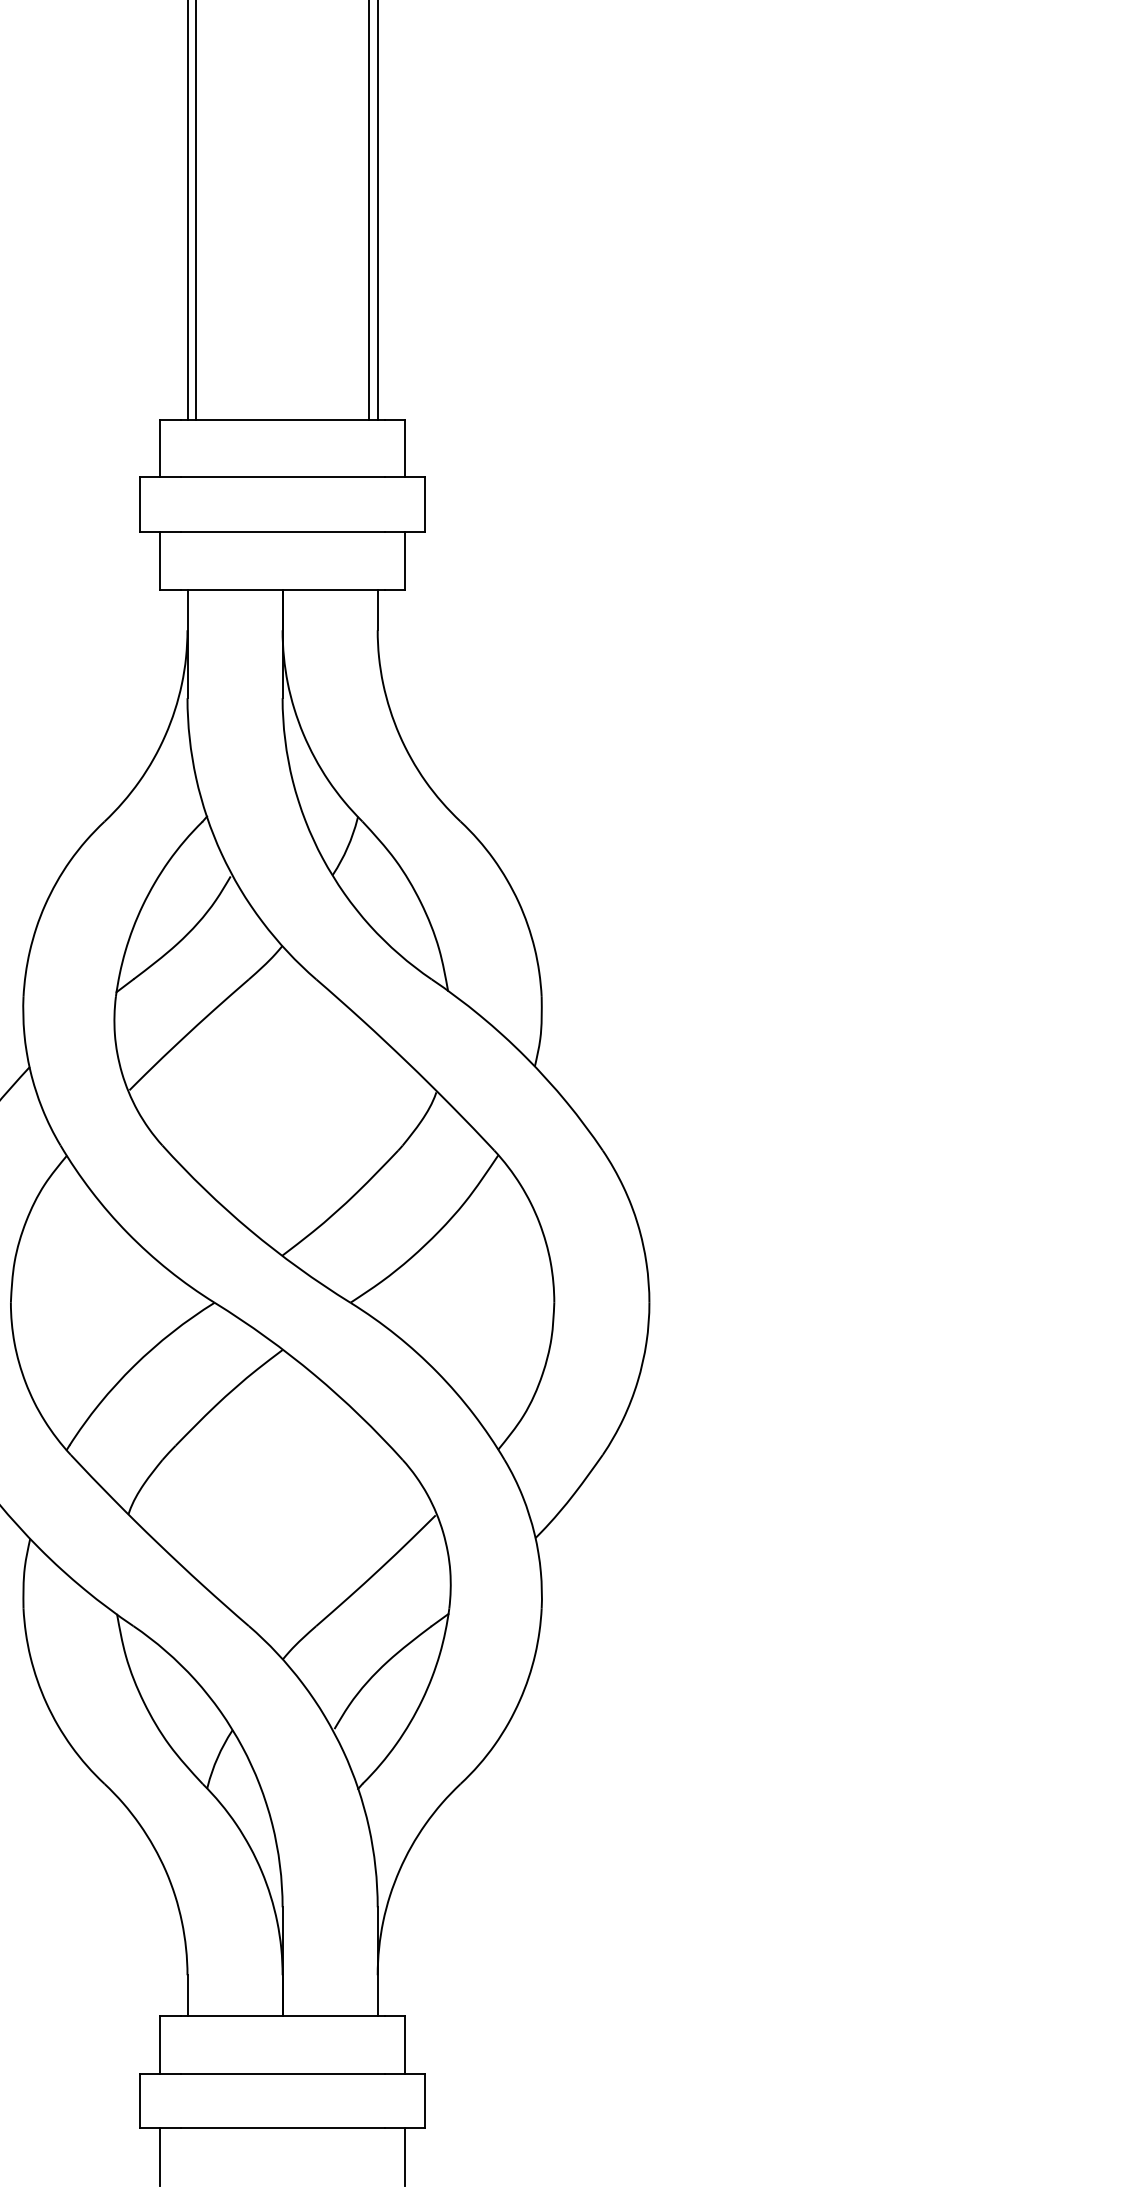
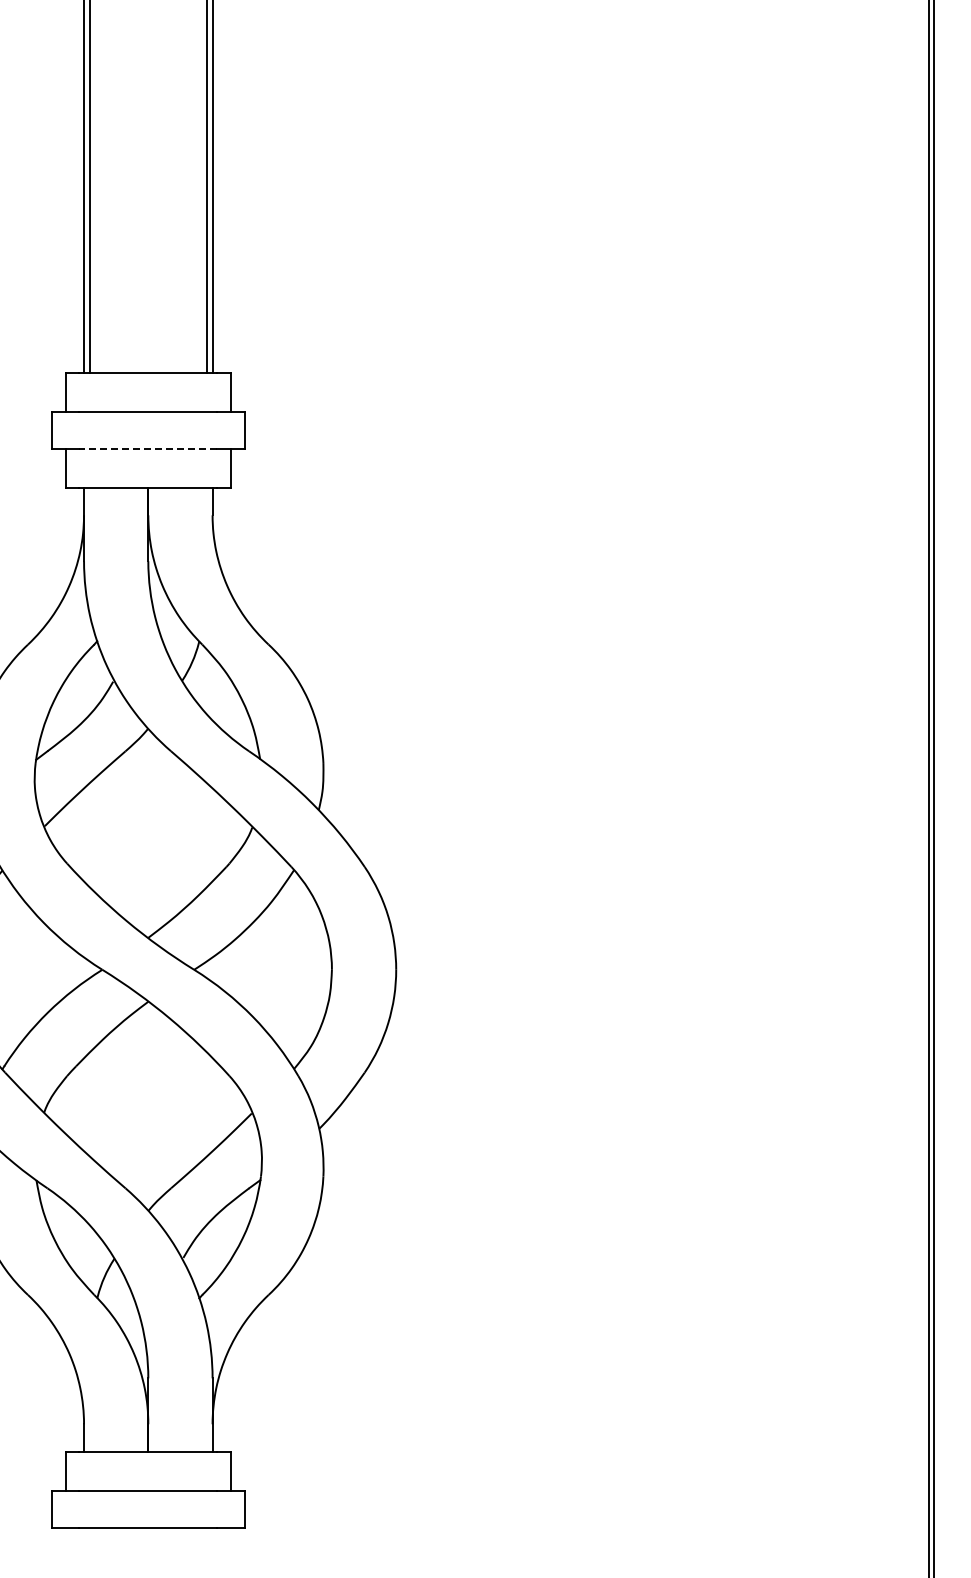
line: (282, 531) -> (148, 448), solid -> dashed
line: (160, 2156) -> (65, 1546), removed
line: (404, 2156) -> (230, 1546), removed

